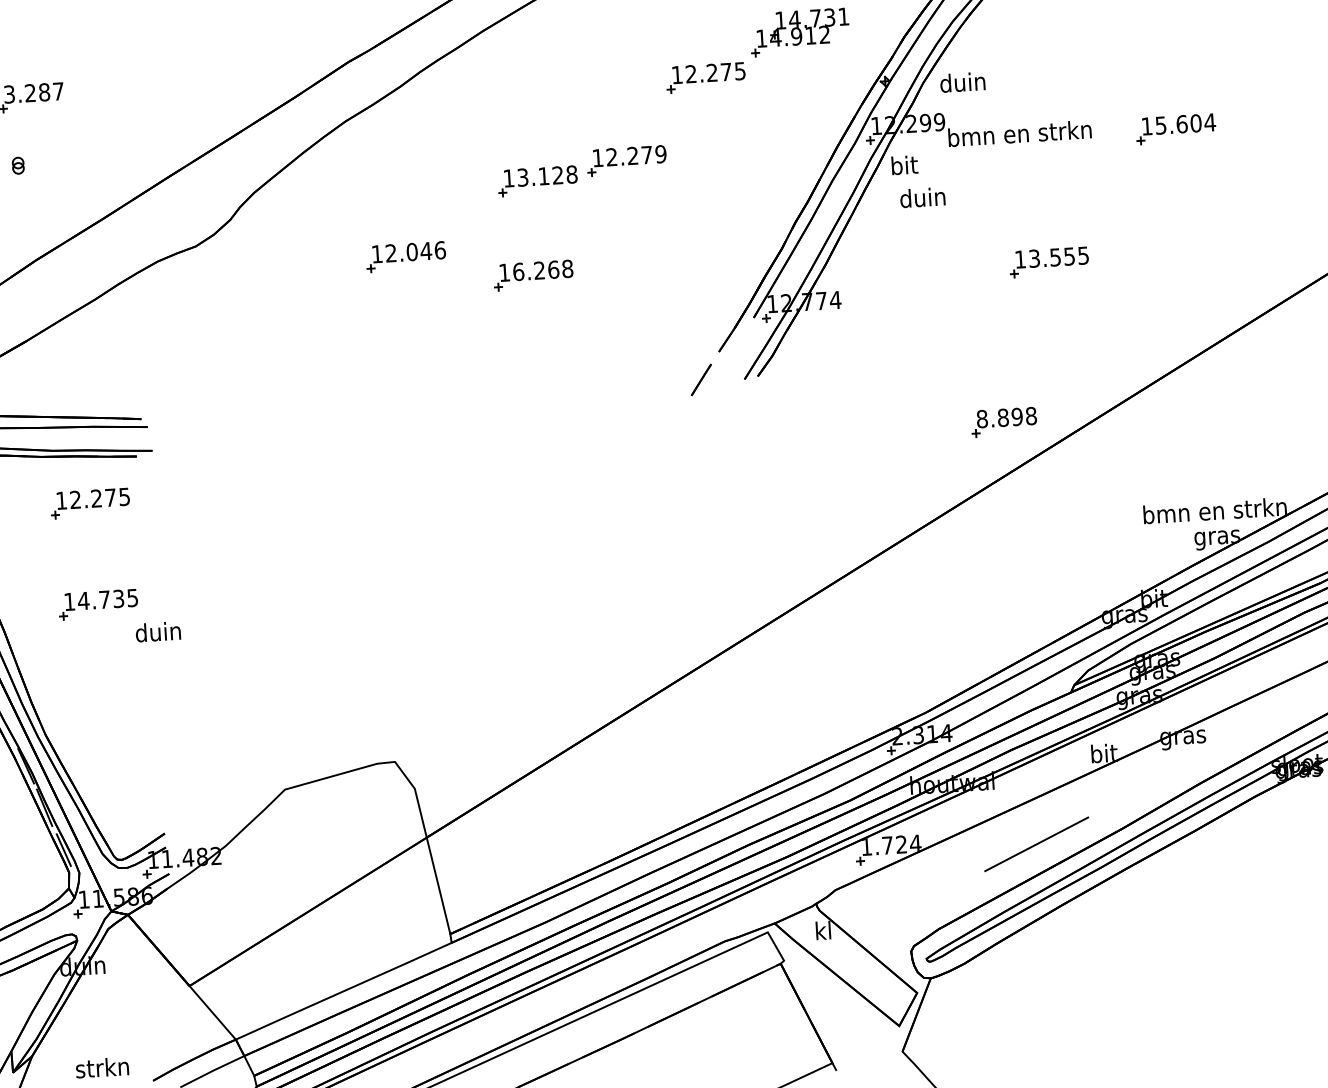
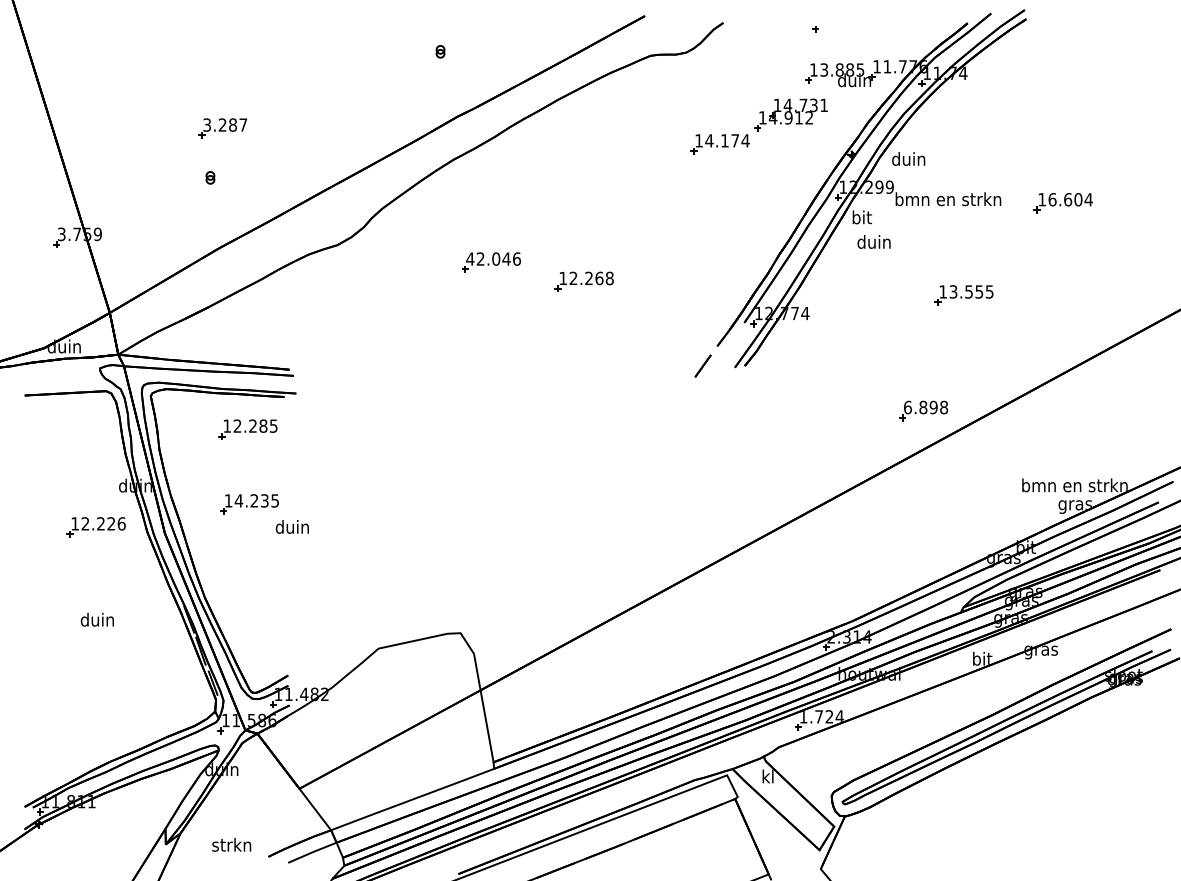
text: (715, 72) -> (727, 140), 12.275 -> 14.174
text: (1160, 125) -> (1052, 199), 15.604 -> 16.604
part: (581, 170) -> (624, 206), removed
text: (377, 253) -> (470, 258), 12.046 -> 42.046
text: (518, 271) -> (573, 278), 16.268 -> 12.268
text: (981, 419) -> (907, 407), 8.898 -> 6.898
text: (110, 496) -> (263, 425), 12.275 -> 12.285
text: (104, 599) -> (254, 500), 14.735 -> 14.235
line: (1036, 844) -> (928, 722), removed

